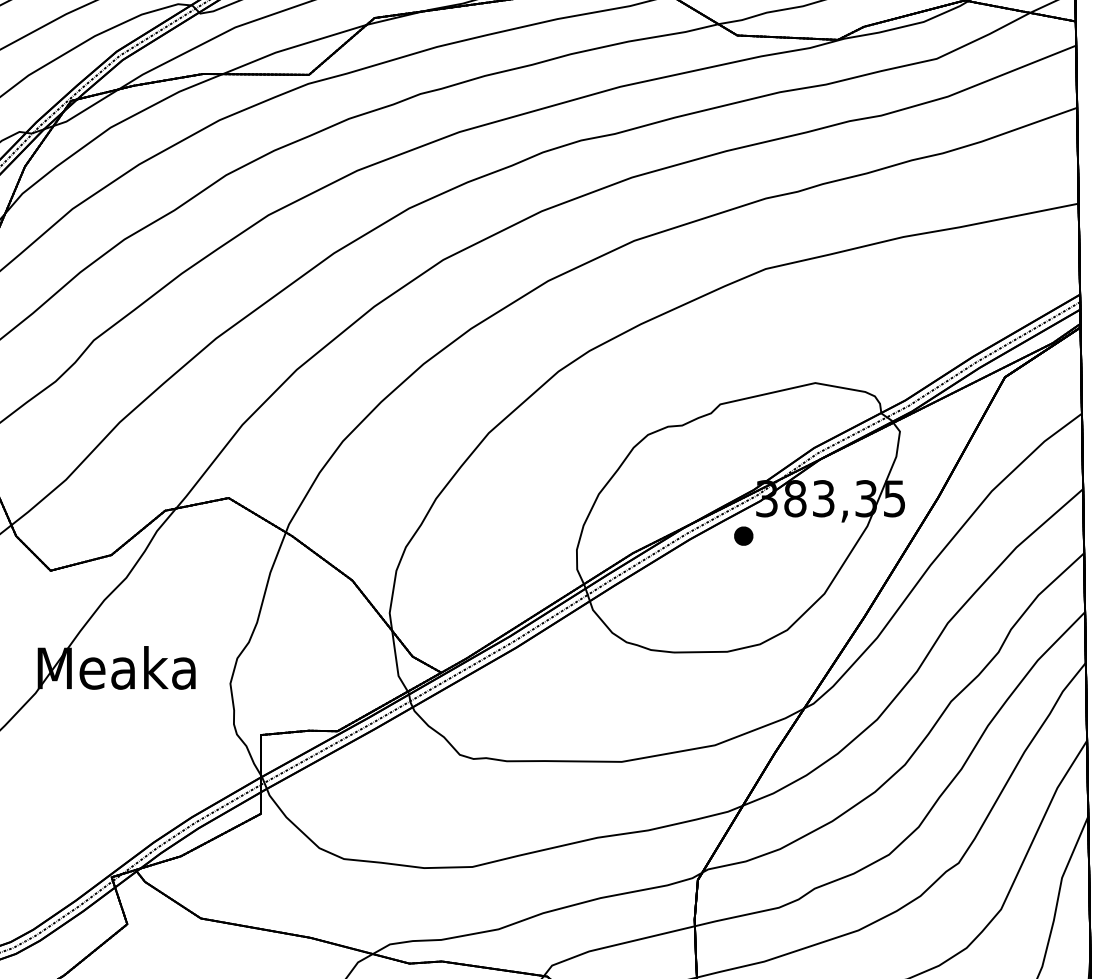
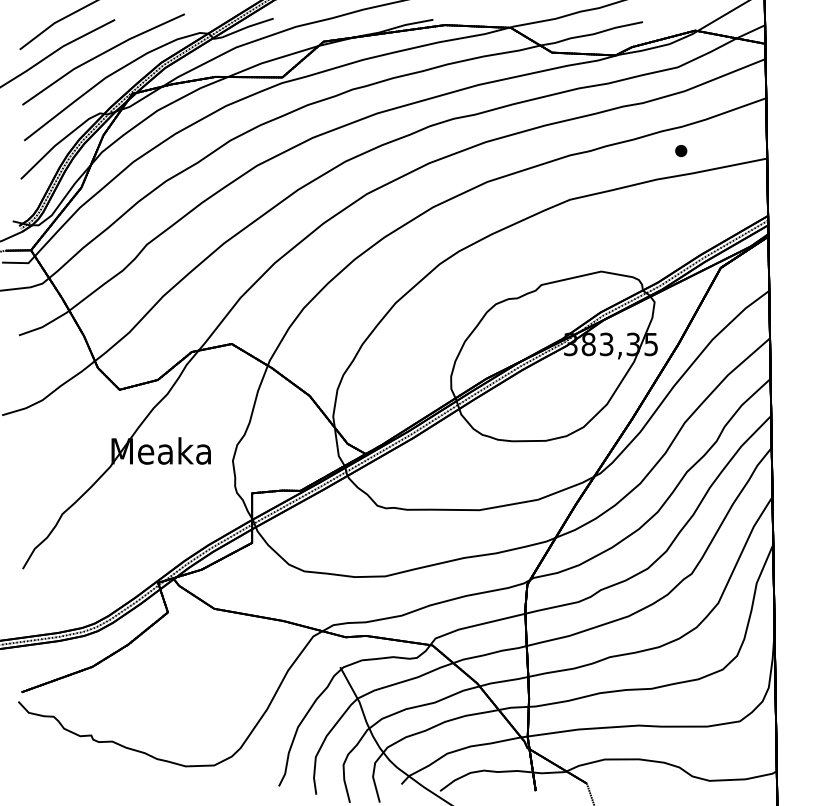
part: (744, 535) -> (681, 150), moved

